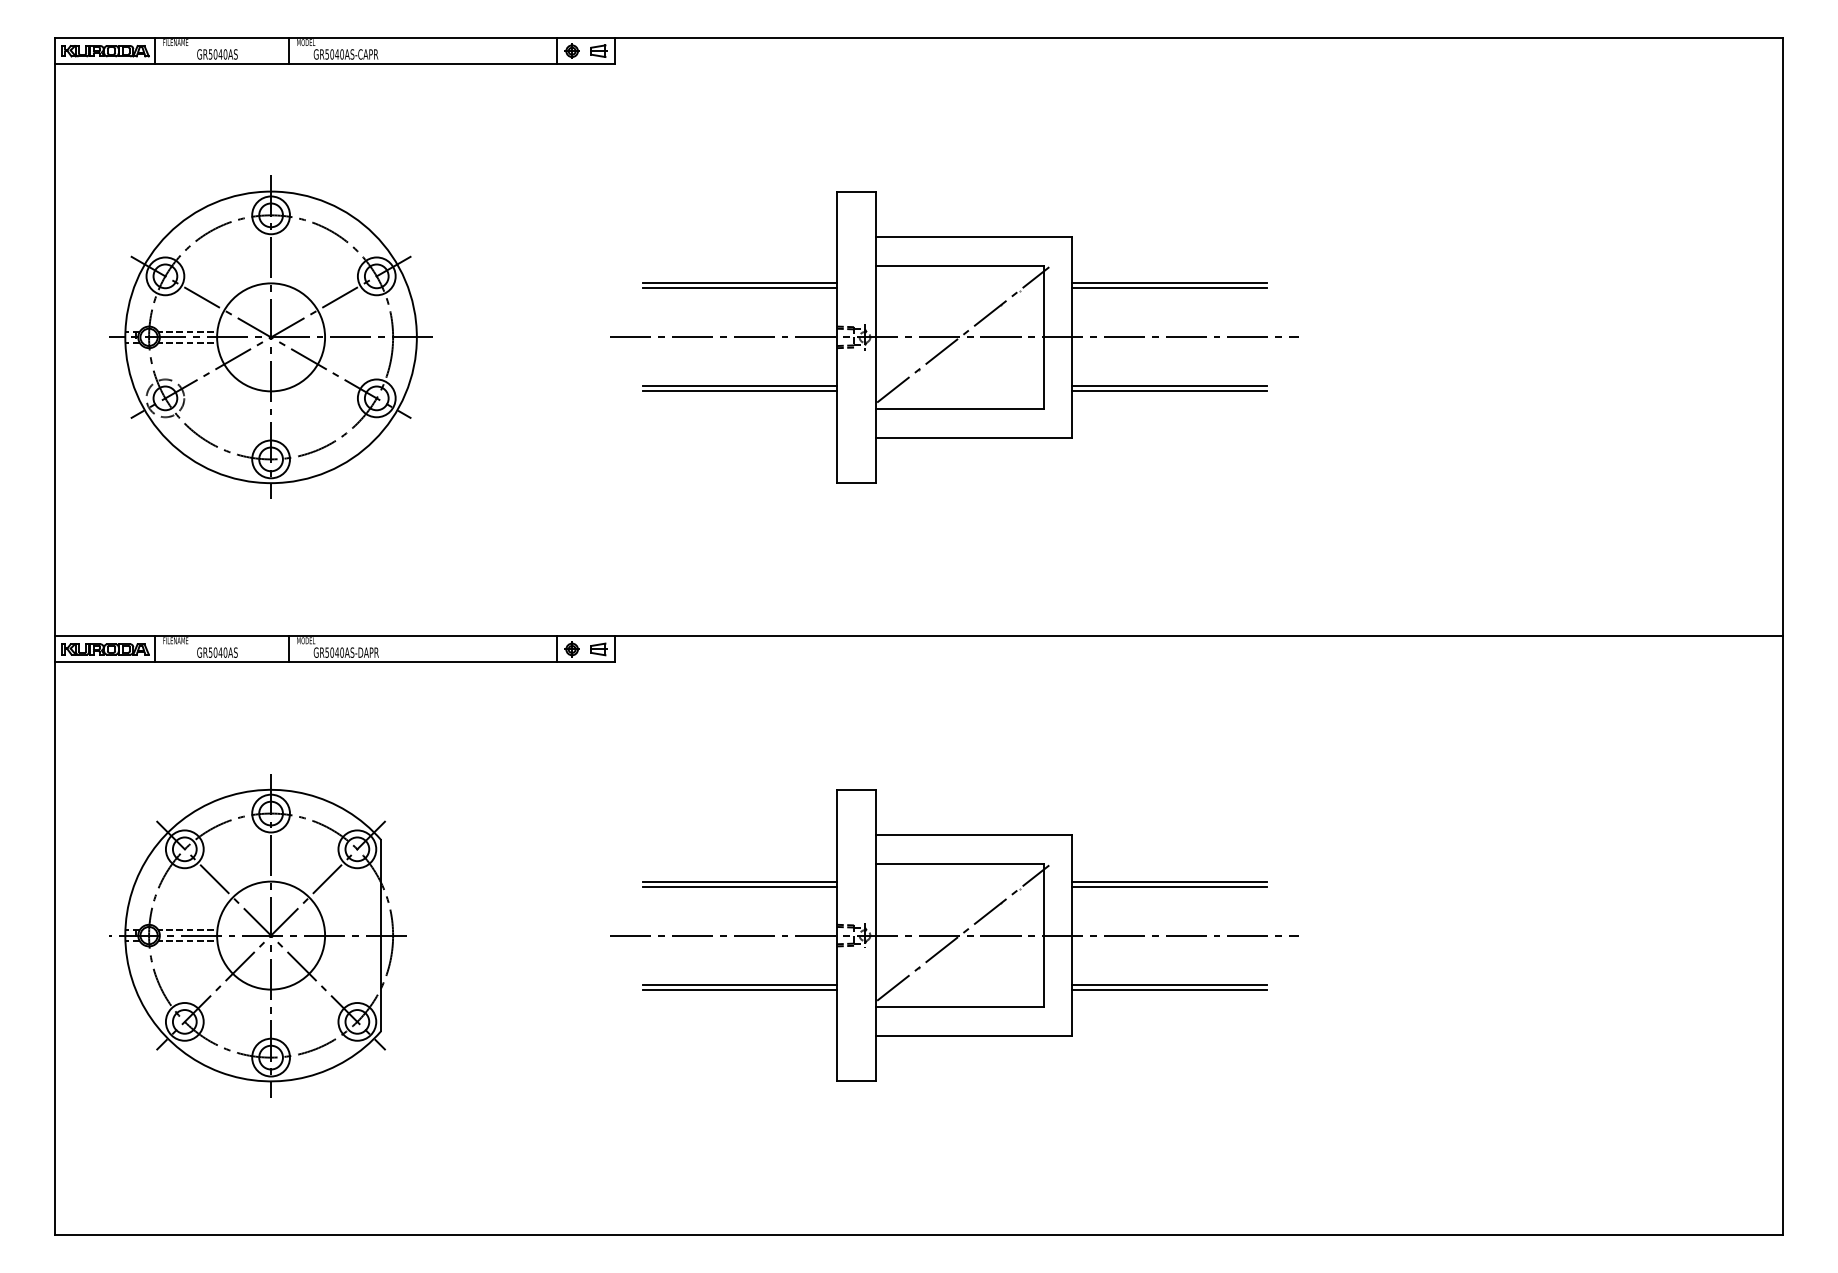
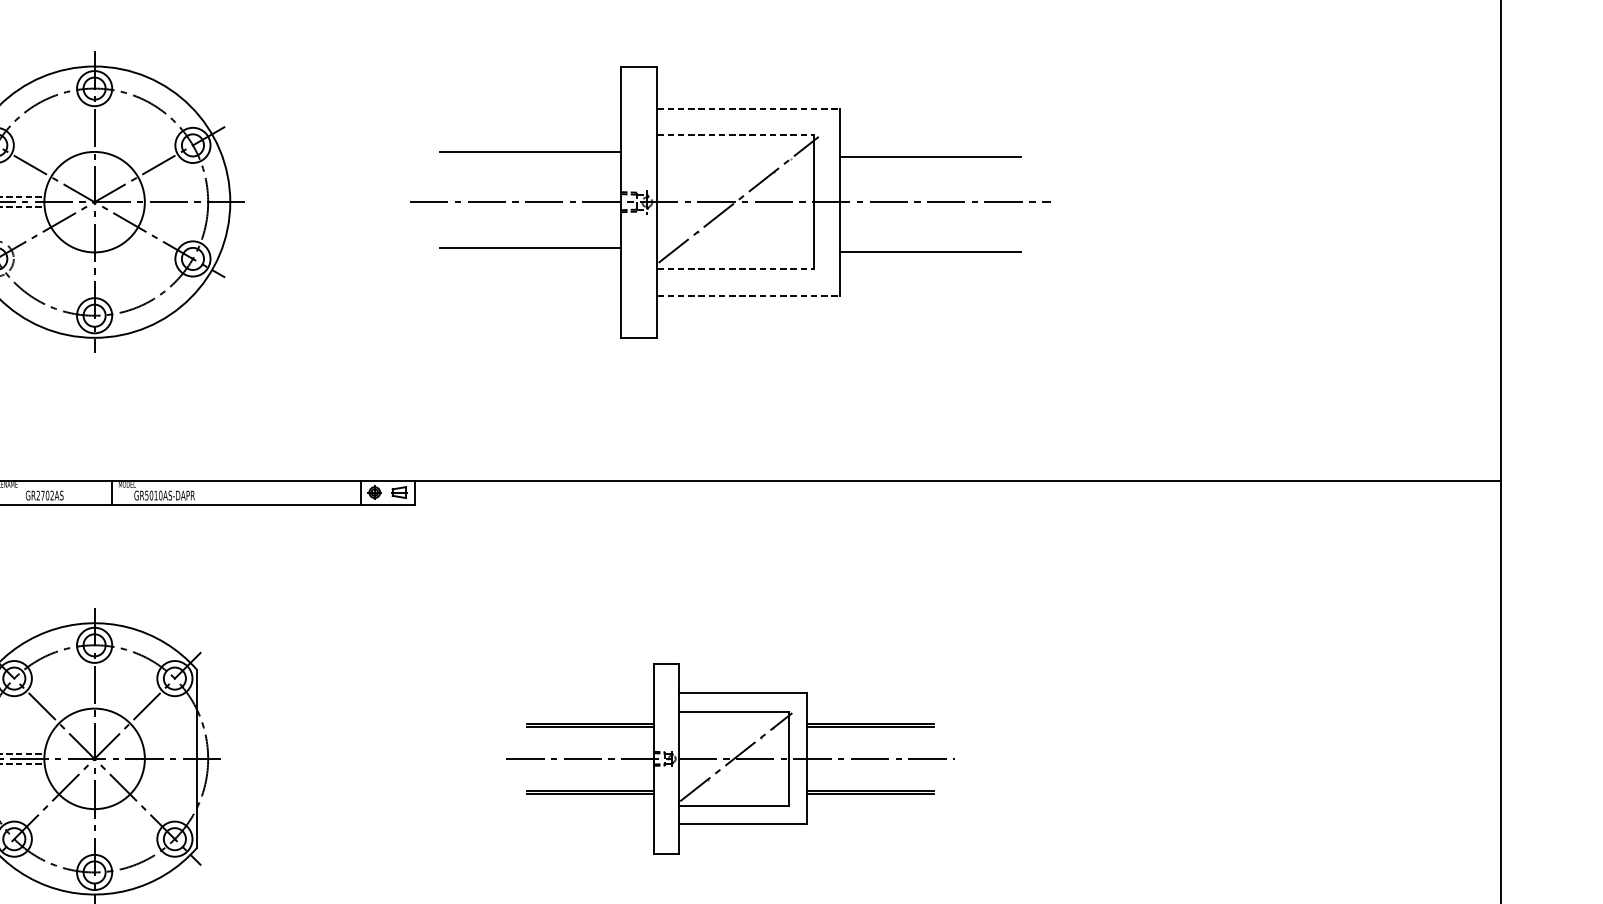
line: (974, 236) -> (749, 108), solid -> dashed
line: (960, 265) -> (736, 135), solid -> dashed
line: (1169, 283) -> (930, 152), removed
line: (739, 288) -> (530, 156), removed
line: (1169, 386) -> (930, 247), removed
line: (739, 391) -> (530, 252), removed
line: (960, 409) -> (736, 269), solid -> dashed
line: (974, 437) -> (749, 295), solid -> dashed
text: (217, 652) -> (44, 495), GR5040AS -> GR2702AS
text: (337, 652) -> (156, 495), GR5040AS-DAPR -> GR5010AS-DAPR
part: (954, 935) -> (730, 758), size x0.7

